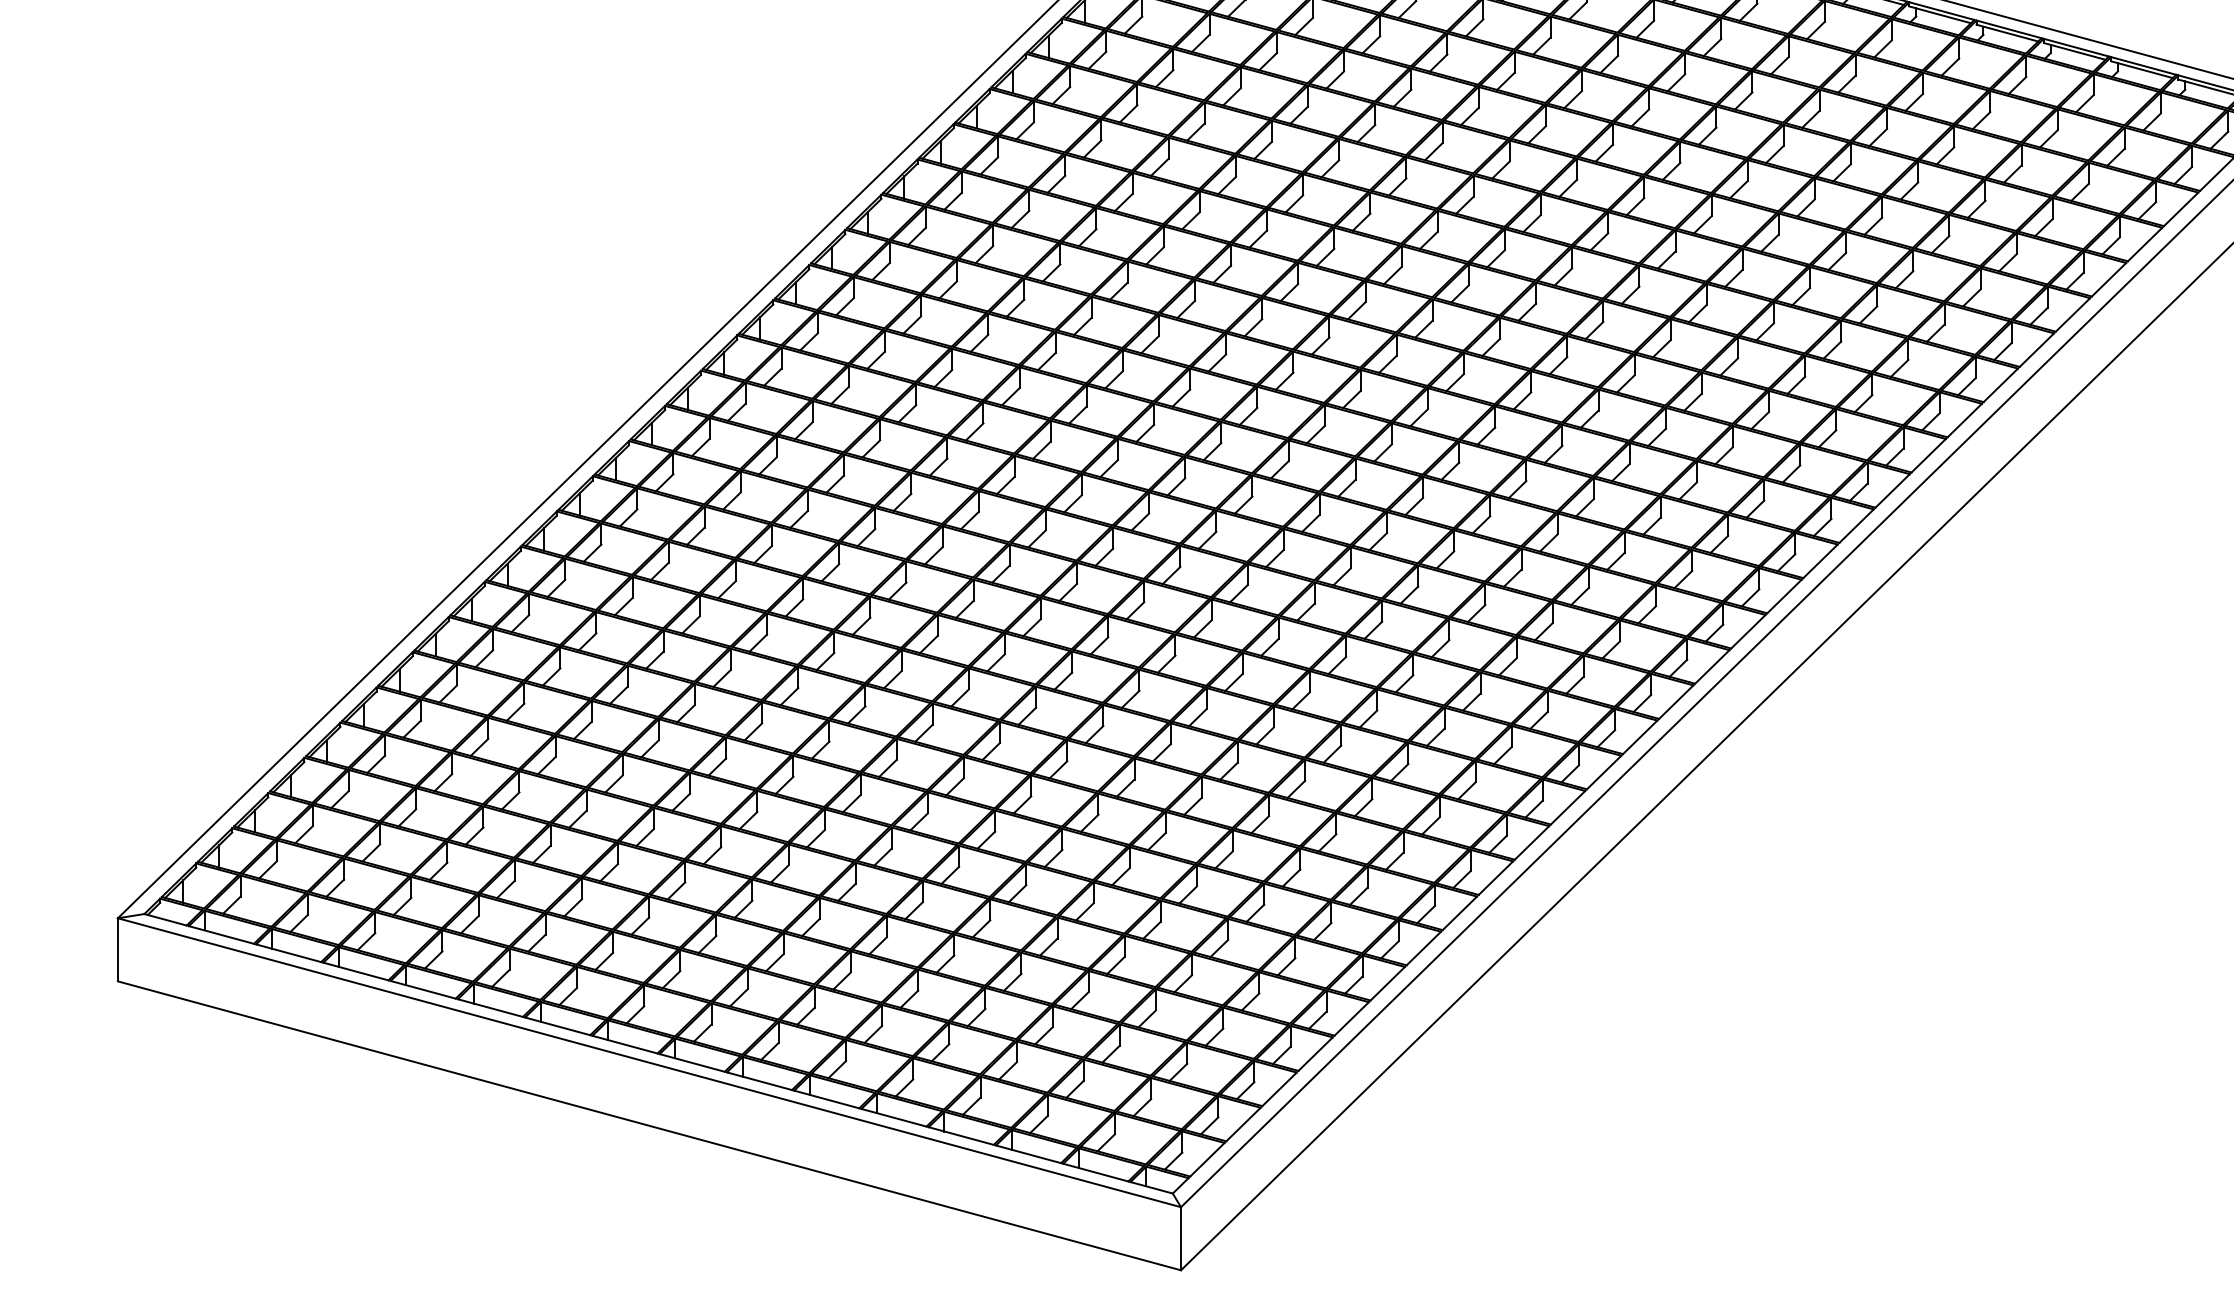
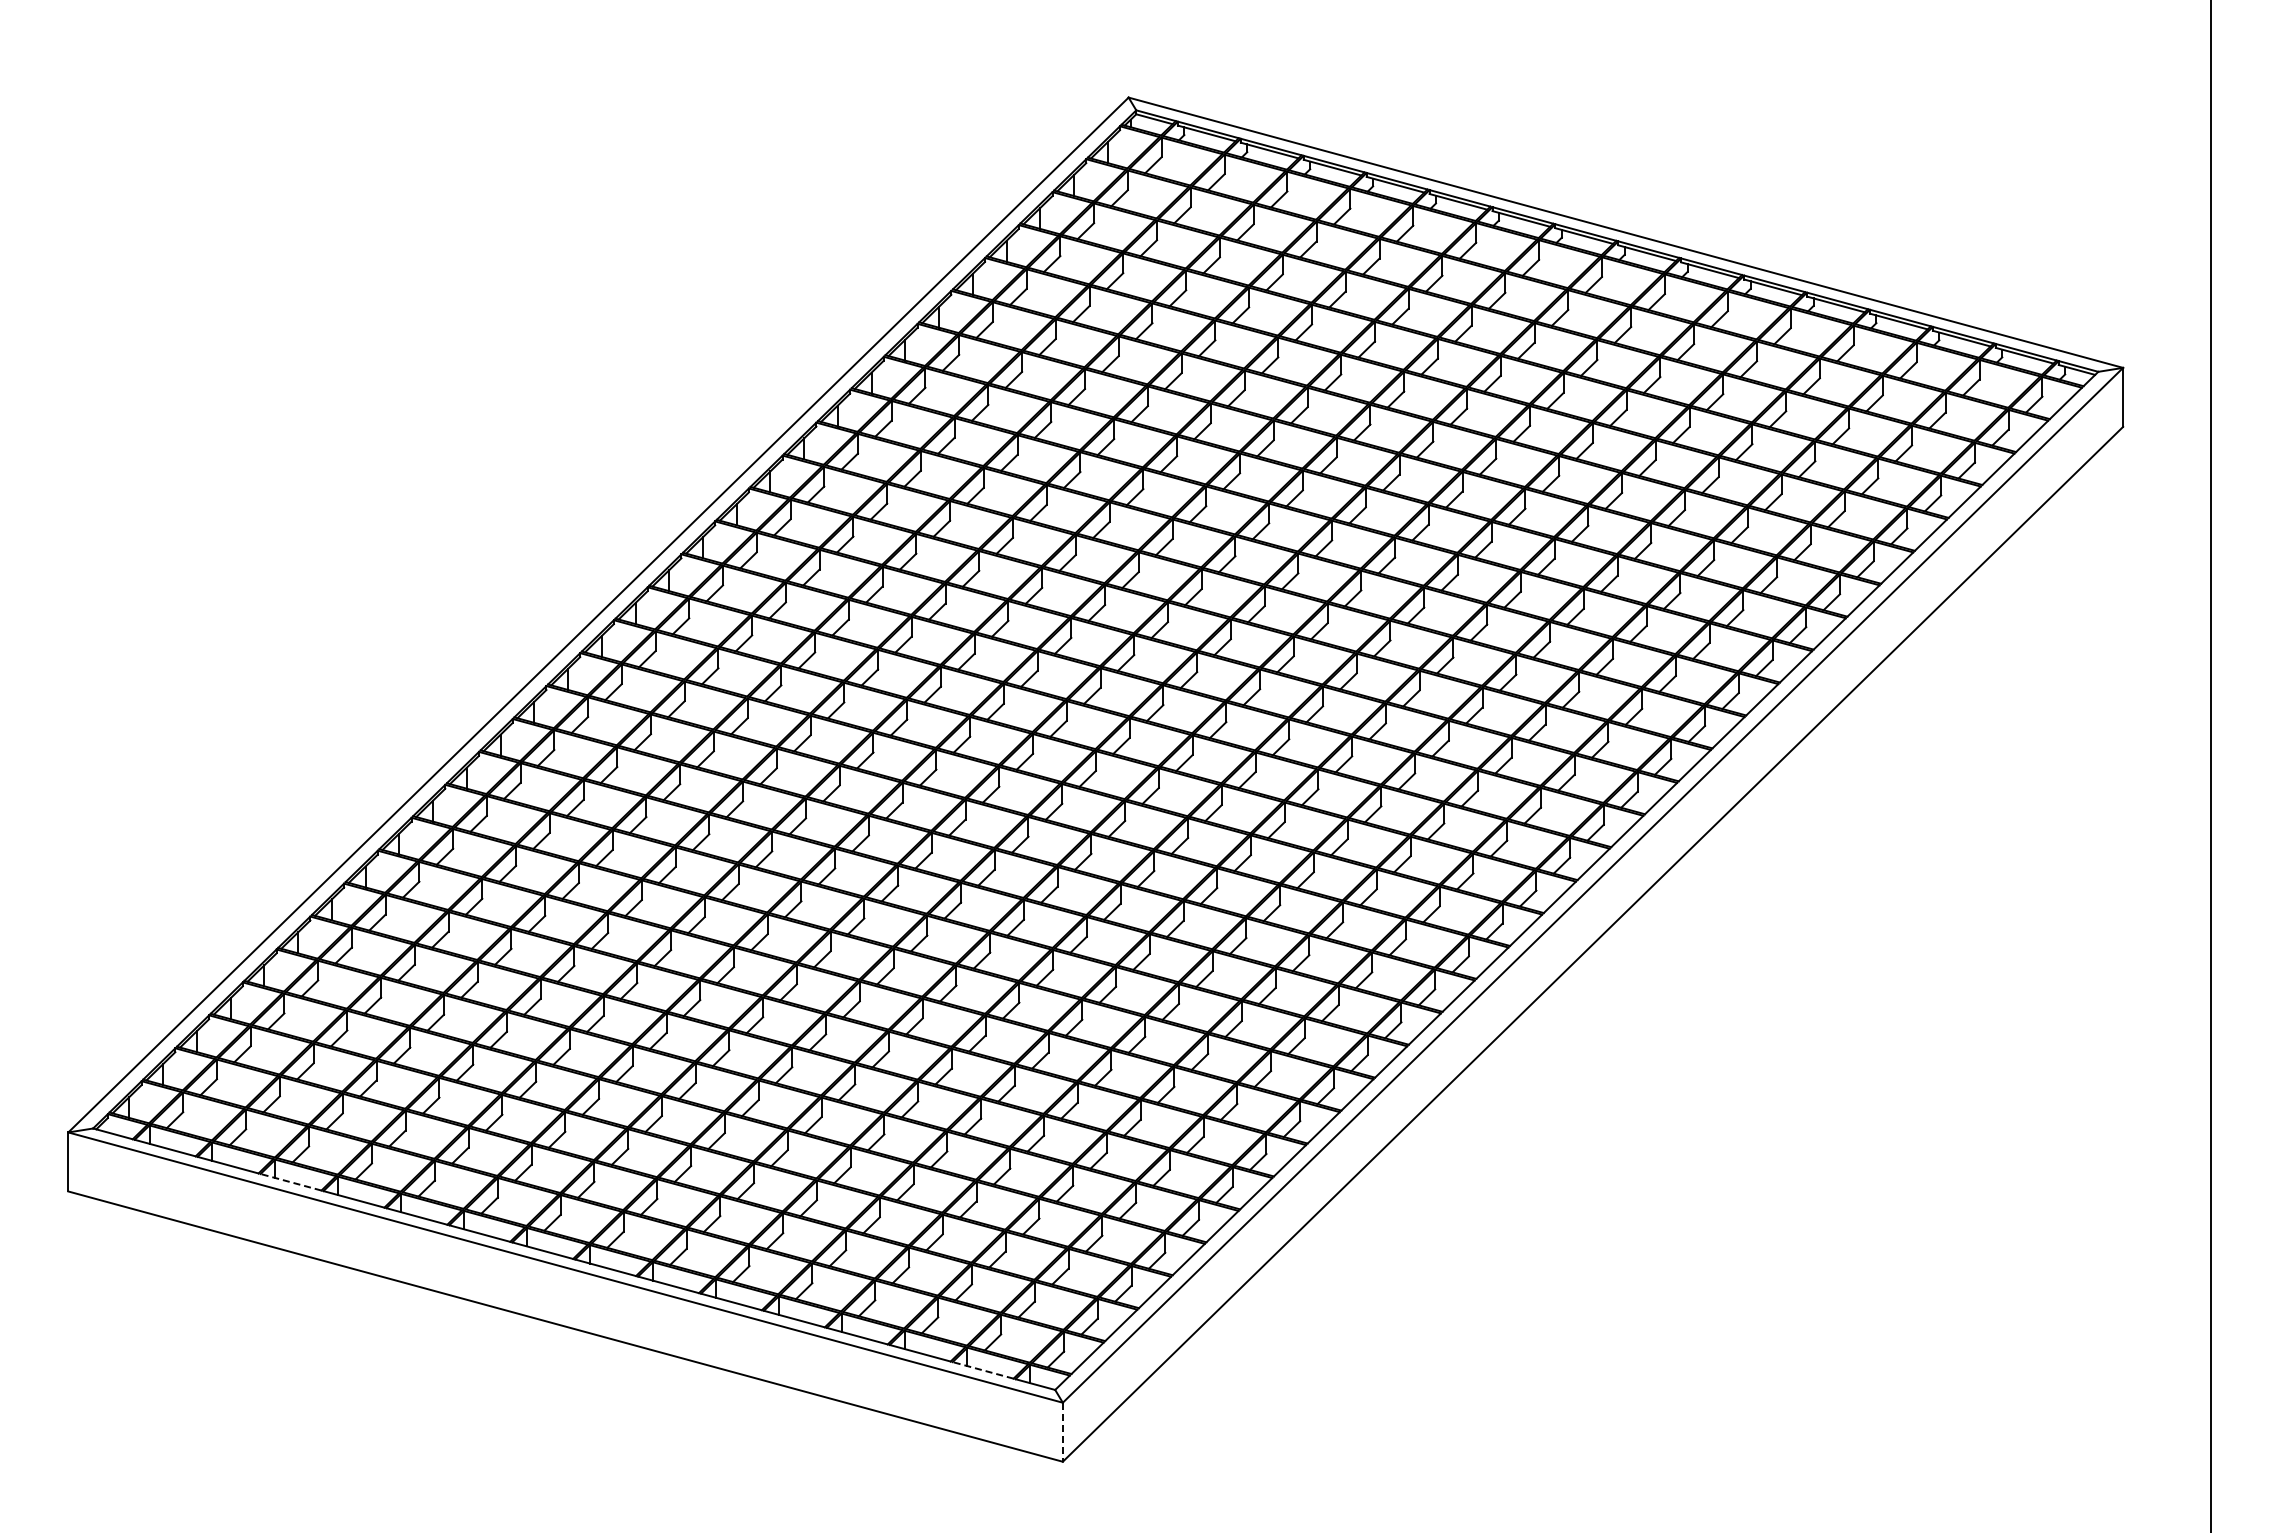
line: (356, 971) -> (291, 1182), solid -> dashed
line: (1096, 1172) -> (983, 1370), solid -> dashed
line: (1180, 1239) -> (1062, 1432), solid -> dashed

